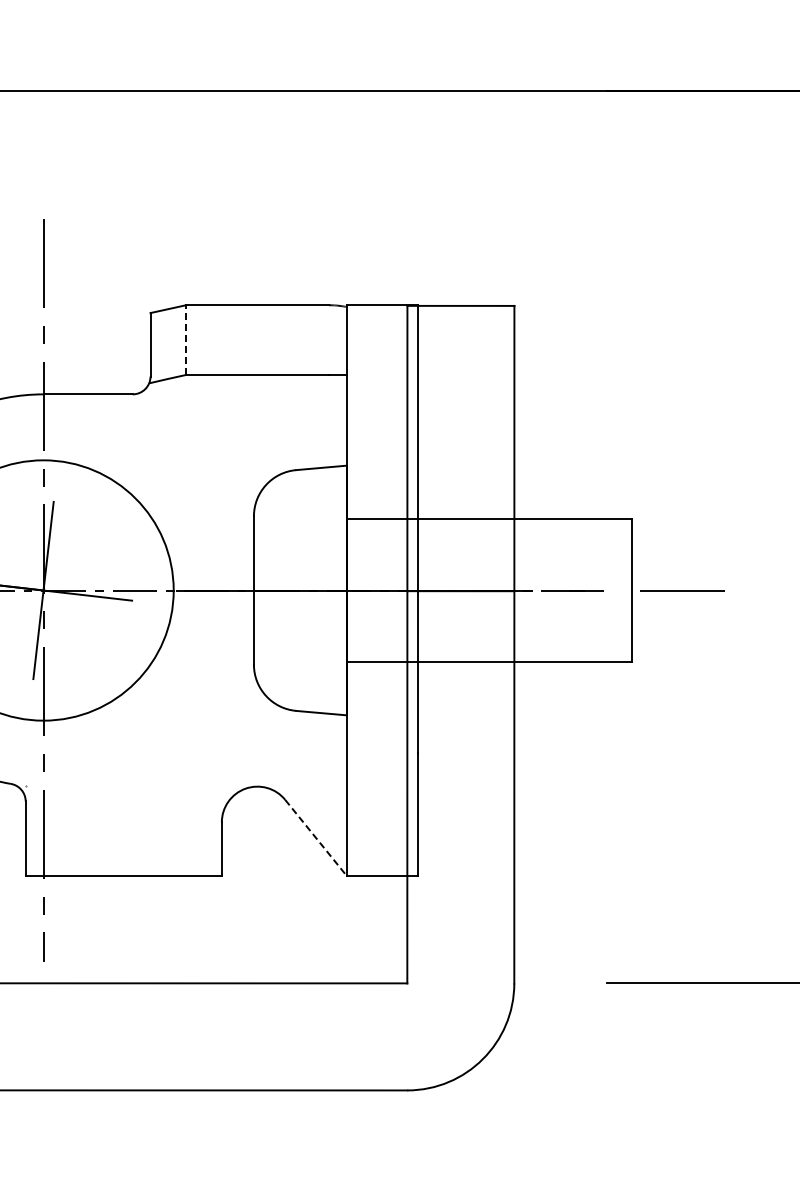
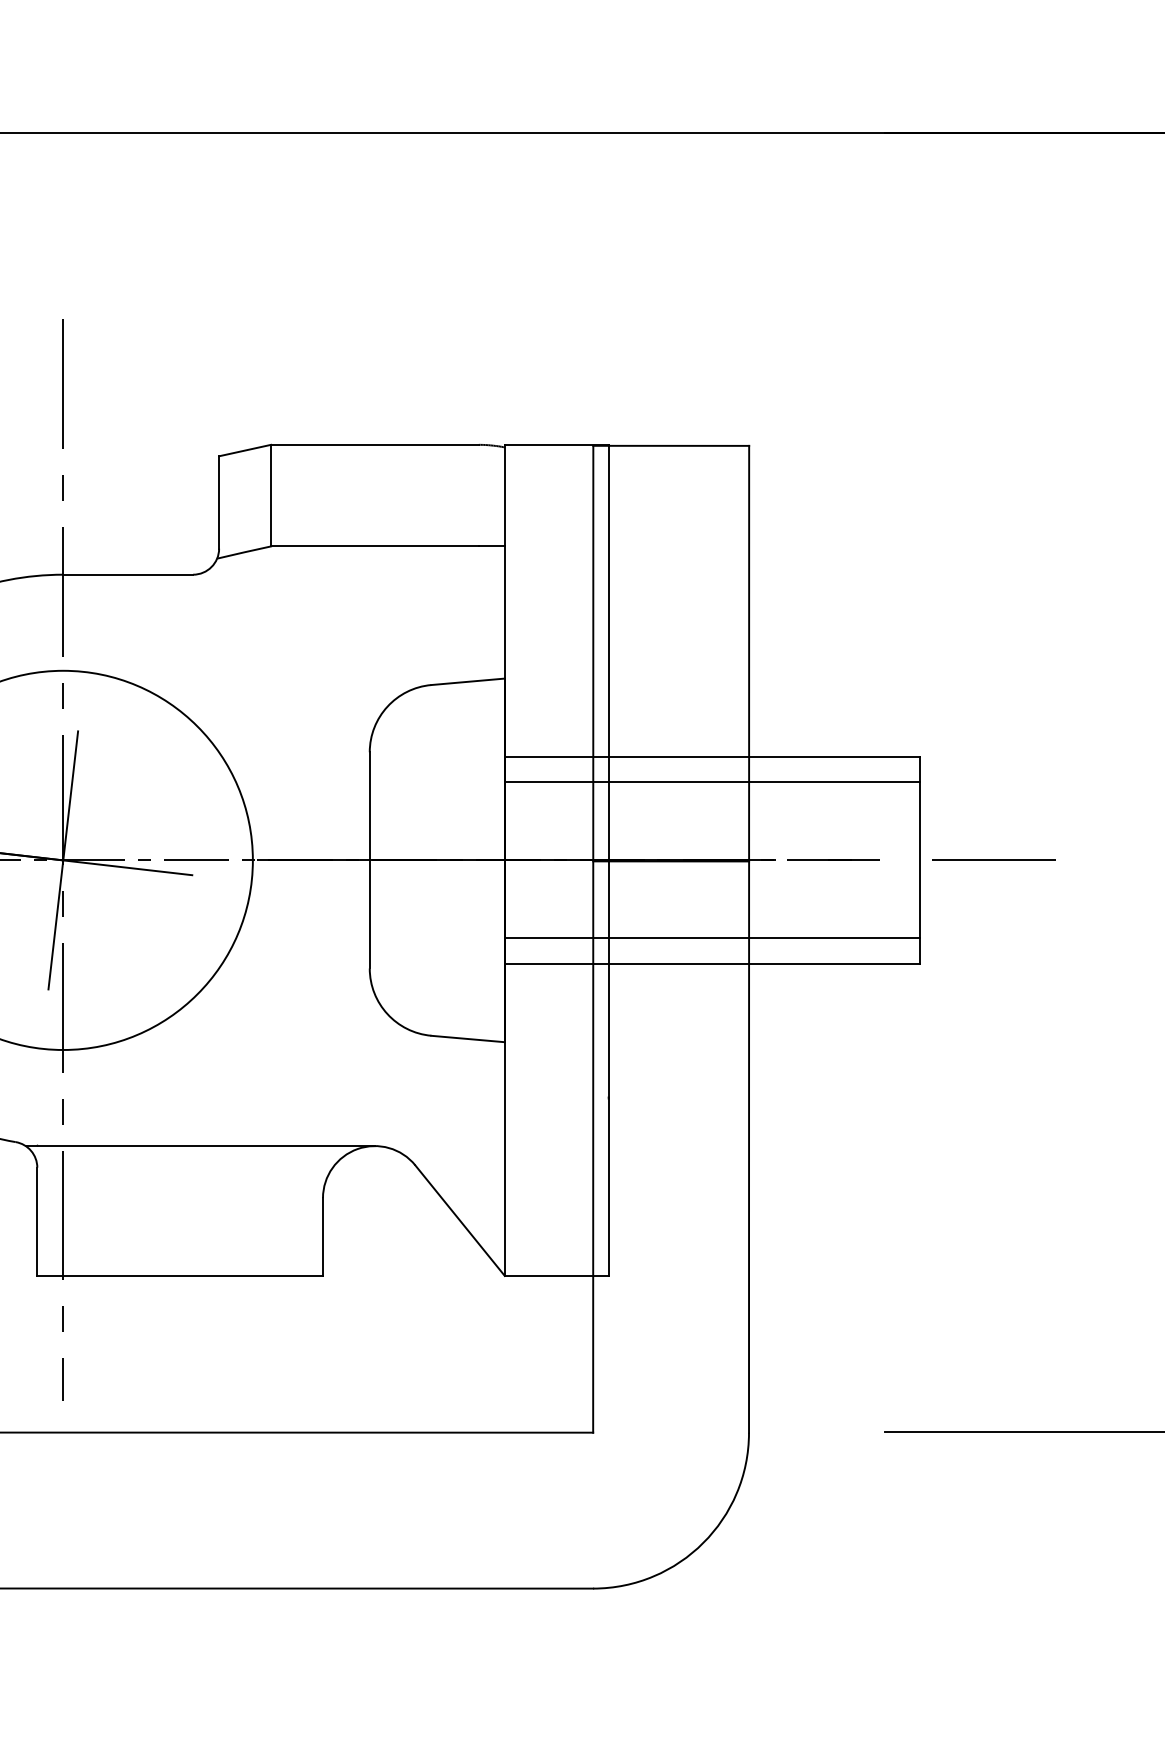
line: (186, 340) -> (271, 496), dashed -> solid
line: (488, 537) -> (711, 783), added
line: (488, 644) -> (711, 939), added
line: (137, 786) -> (200, 1145), added
line: (315, 837) -> (459, 1220), dashed -> solid

